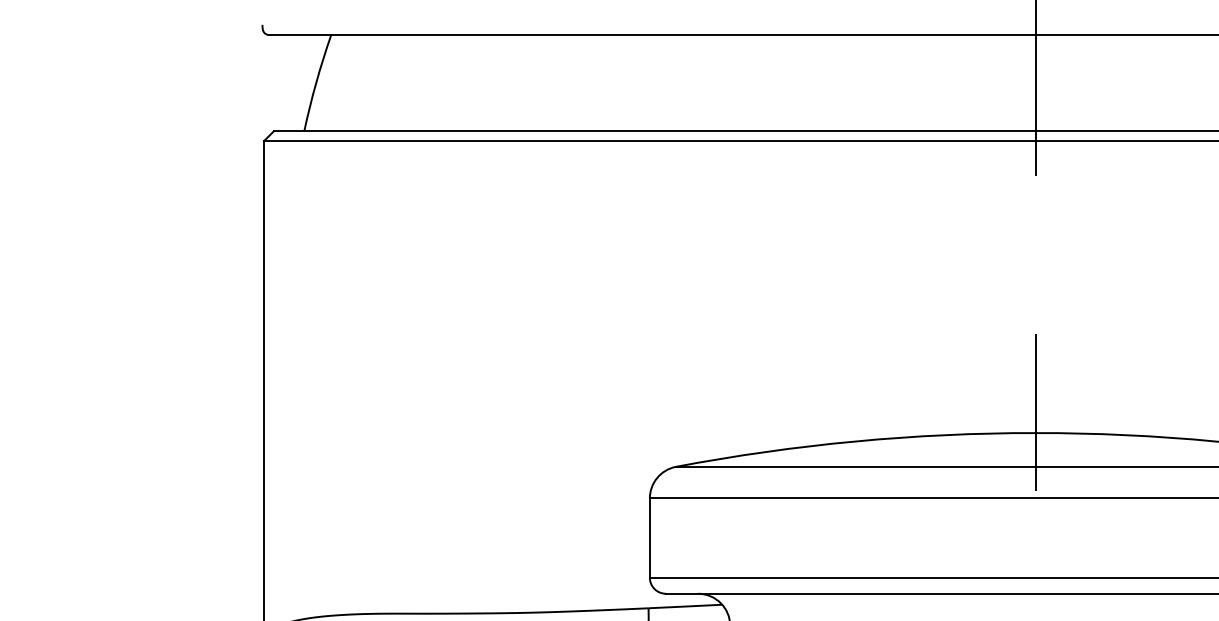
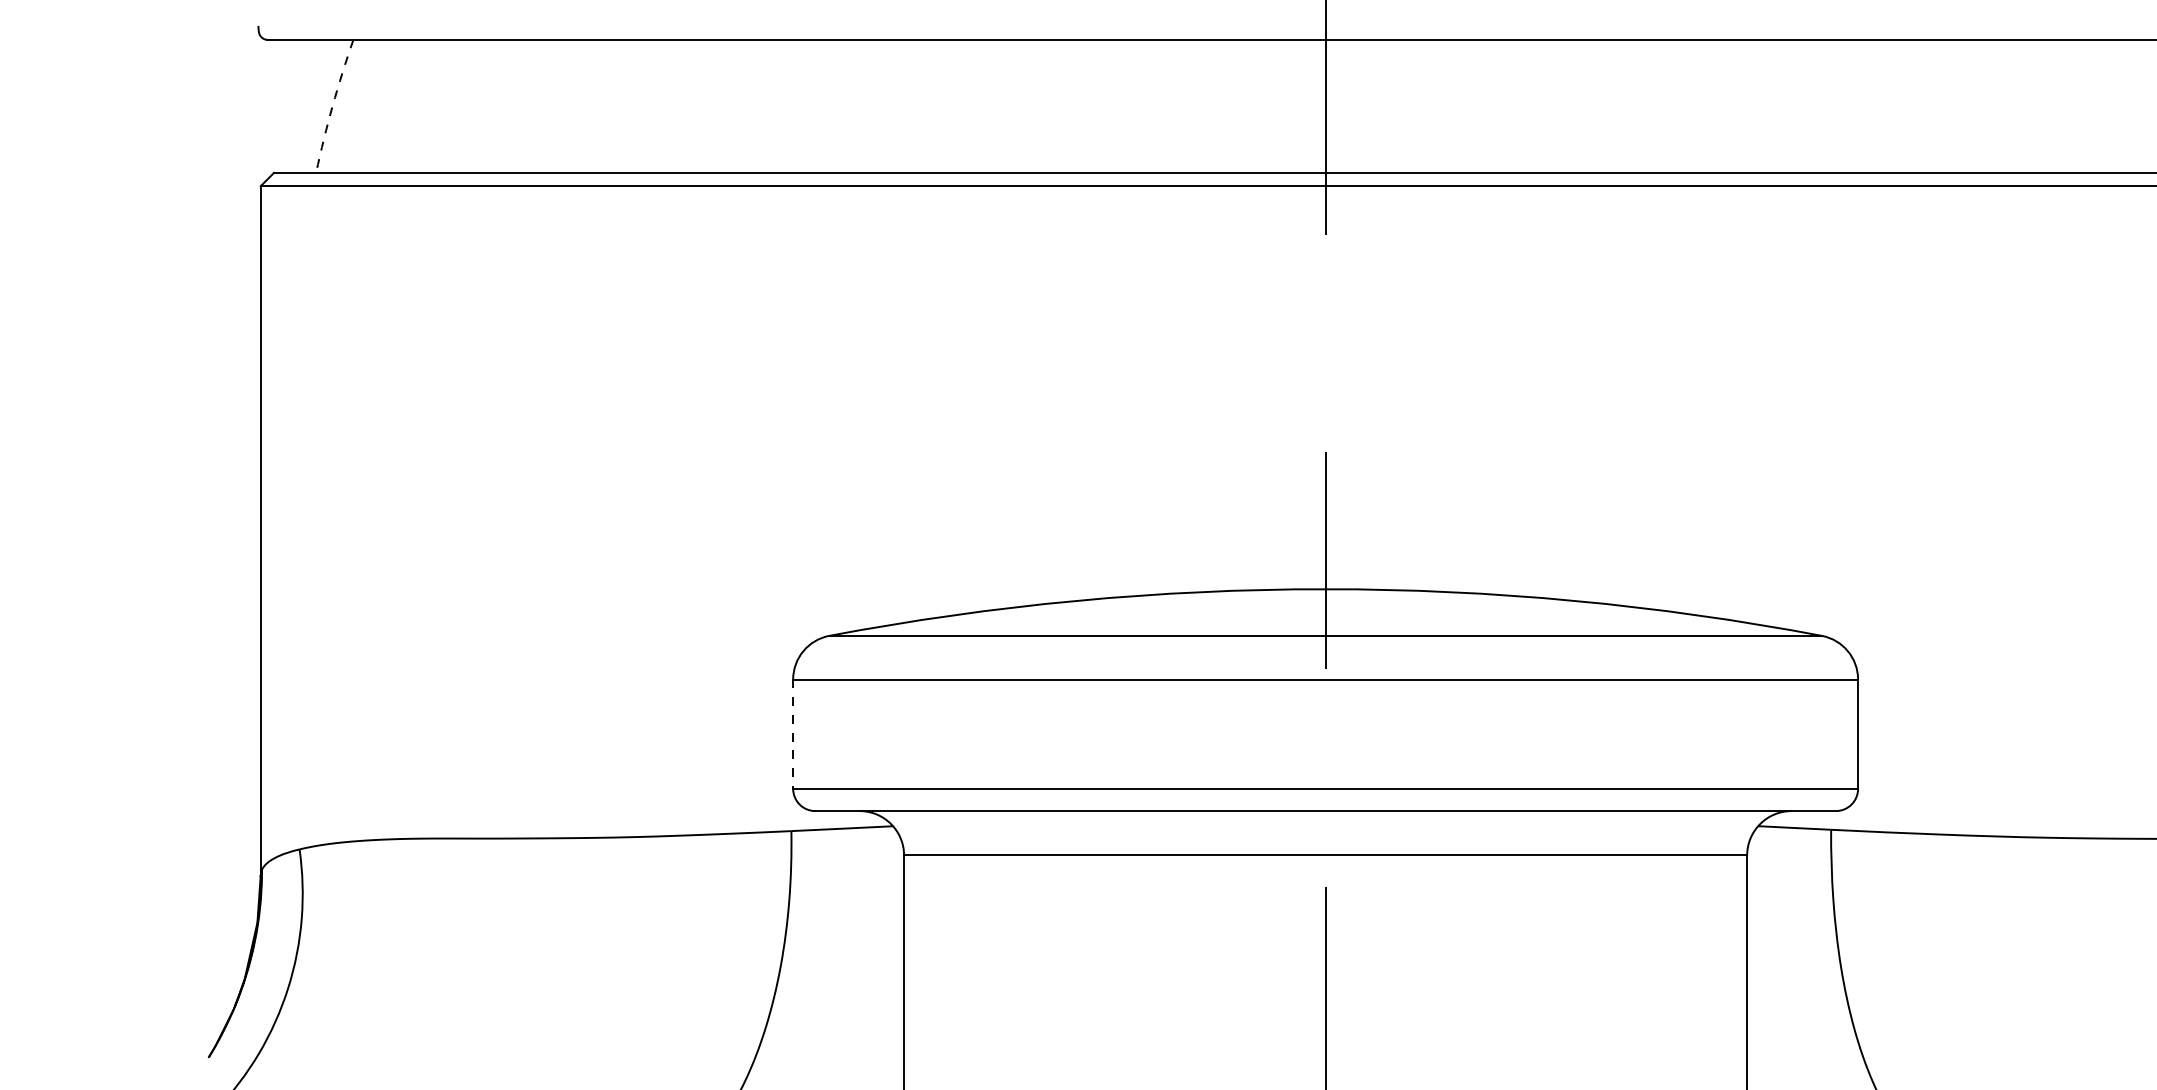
arc: (316, 82) -> (332, 105), solid -> dashed
line: (650, 538) -> (793, 734), solid -> dashed

